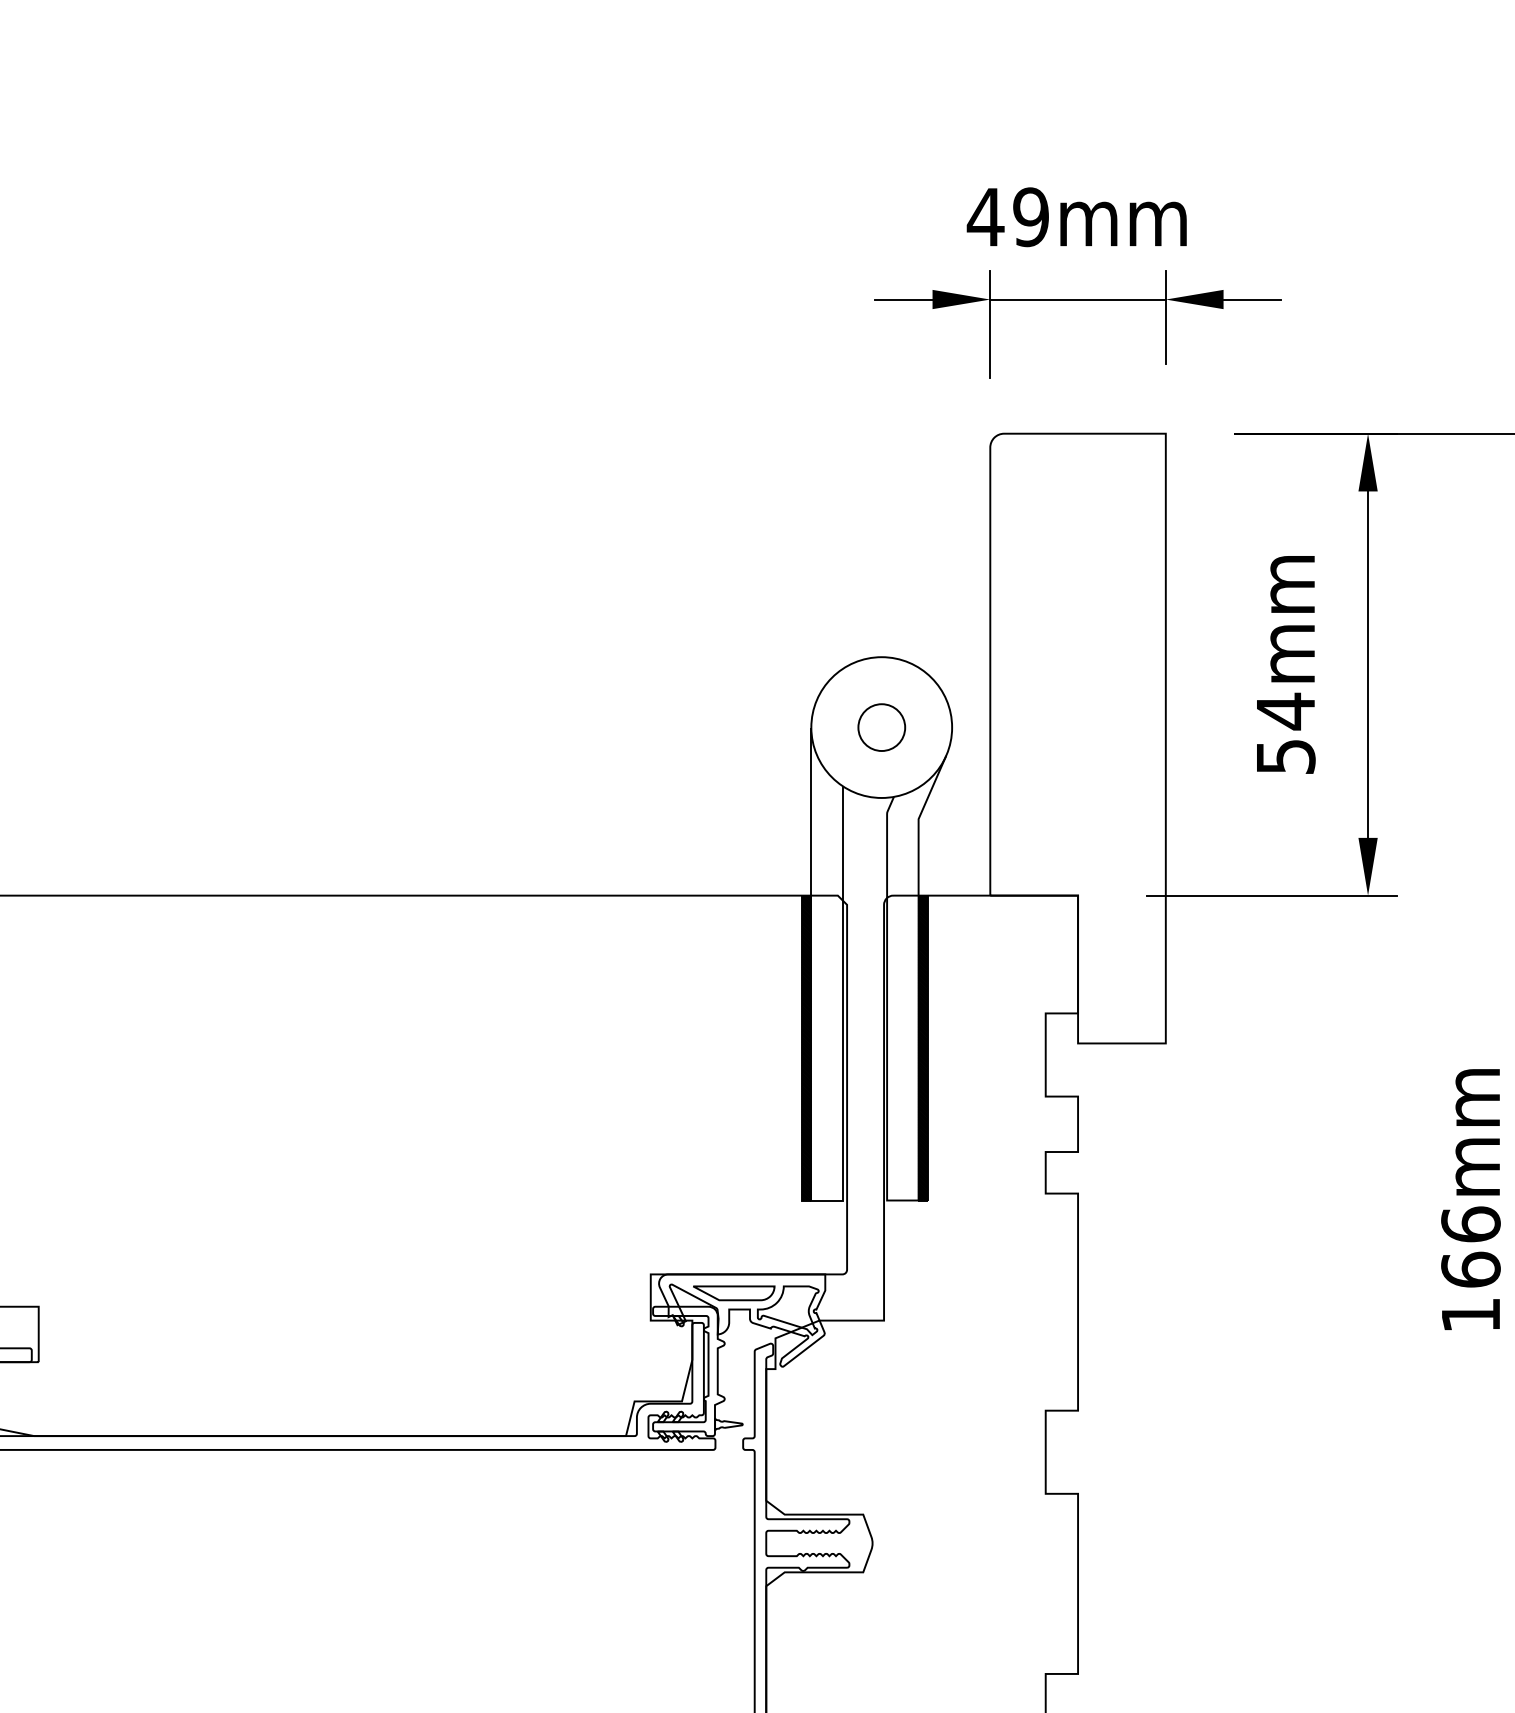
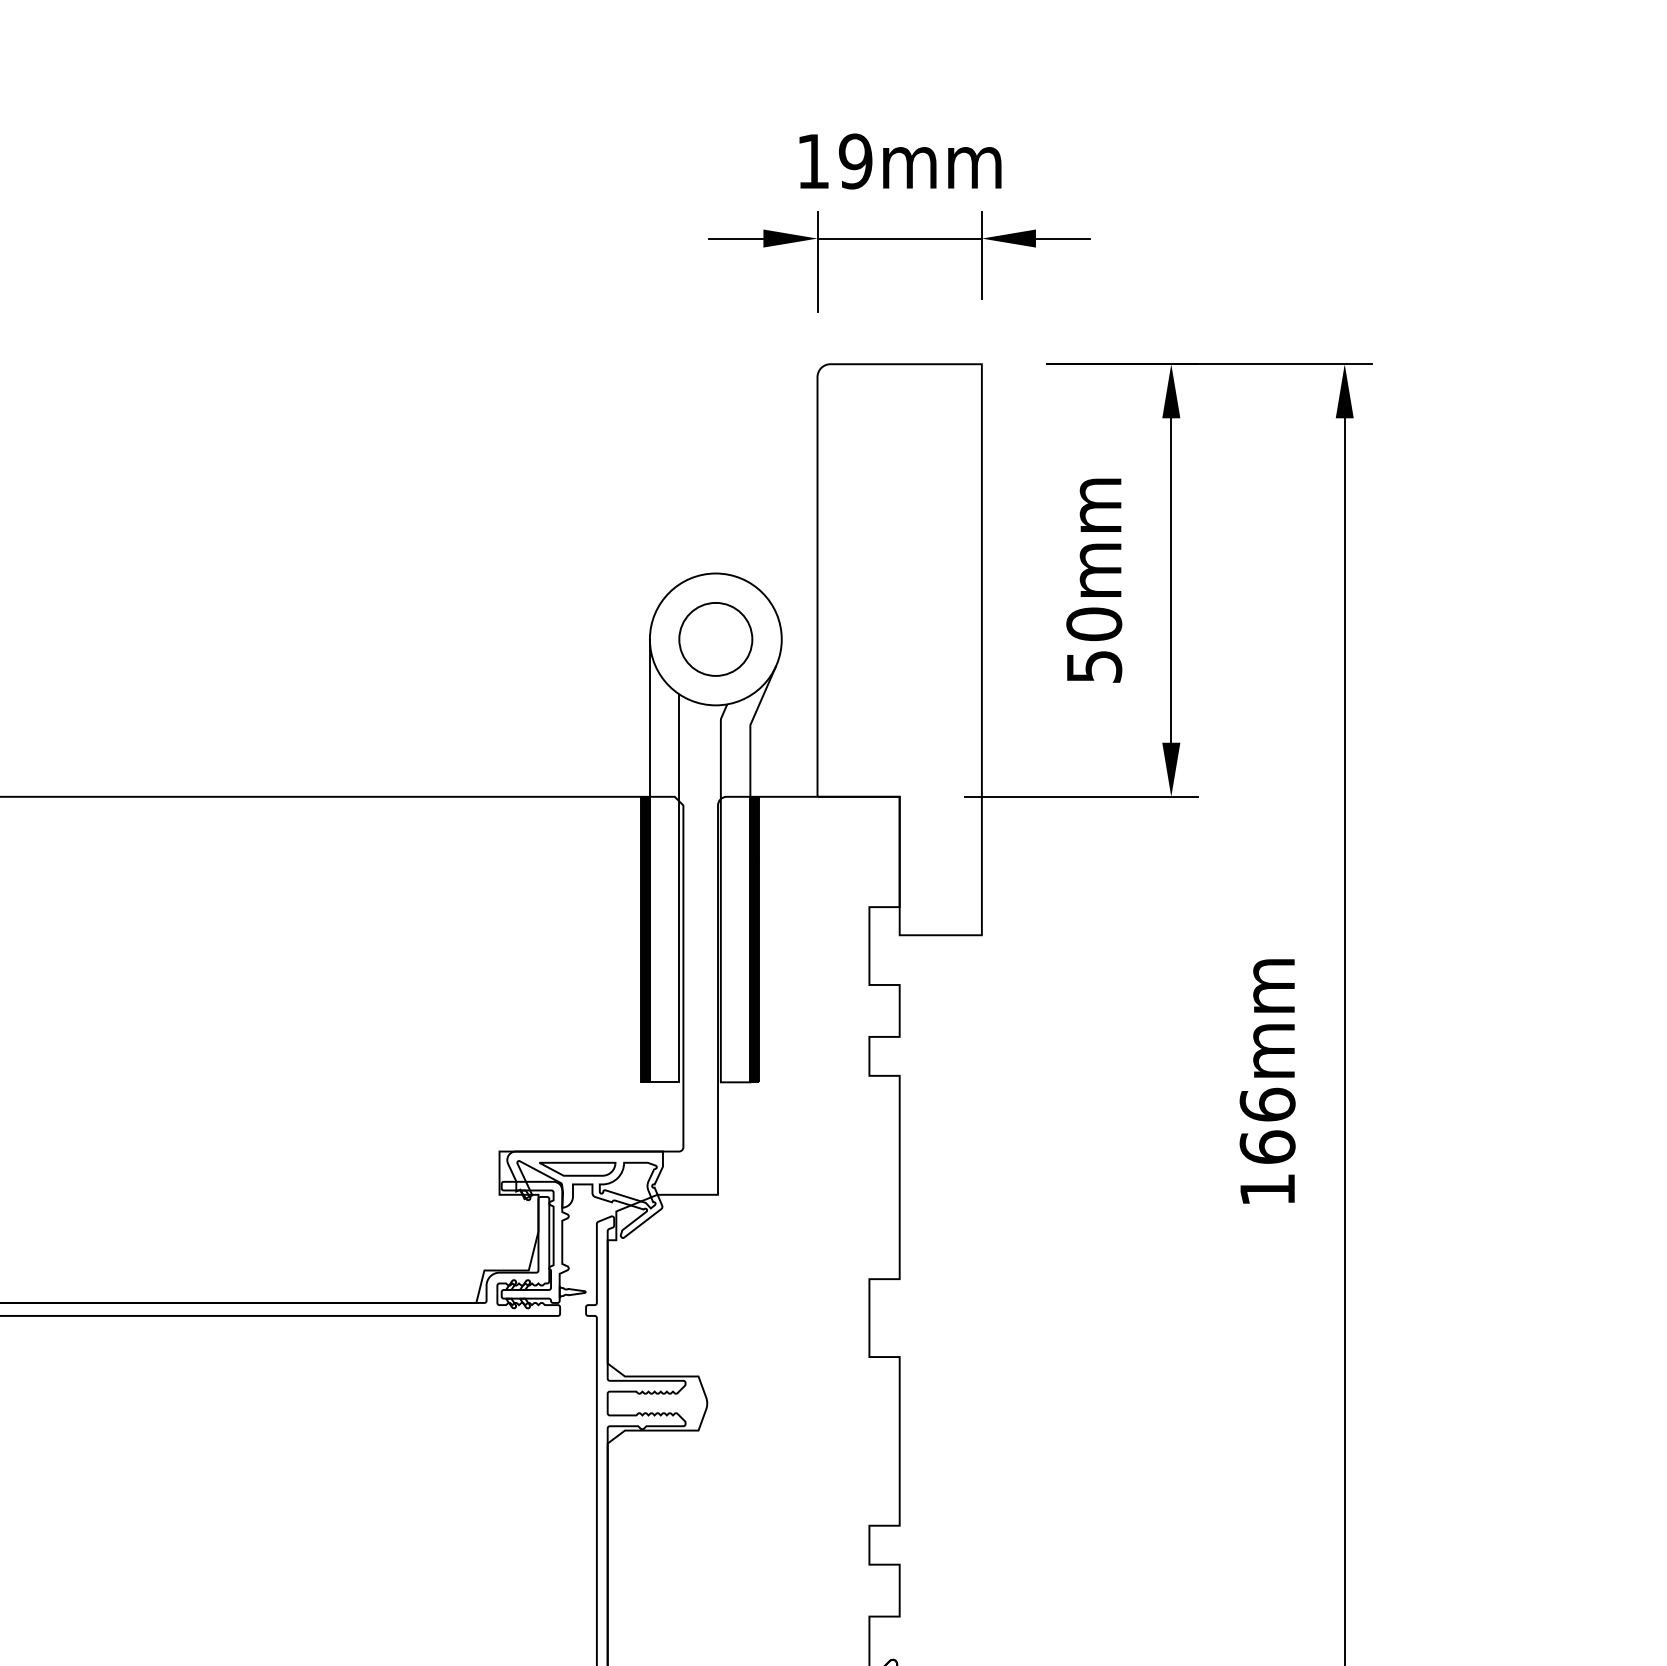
text: (984, 217) -> (812, 161), 49mm -> 19mm
text: (1286, 711) -> (1094, 624), 54mm -> 50mm
circle: (881, 727) -> (715, 639), size x1.67

